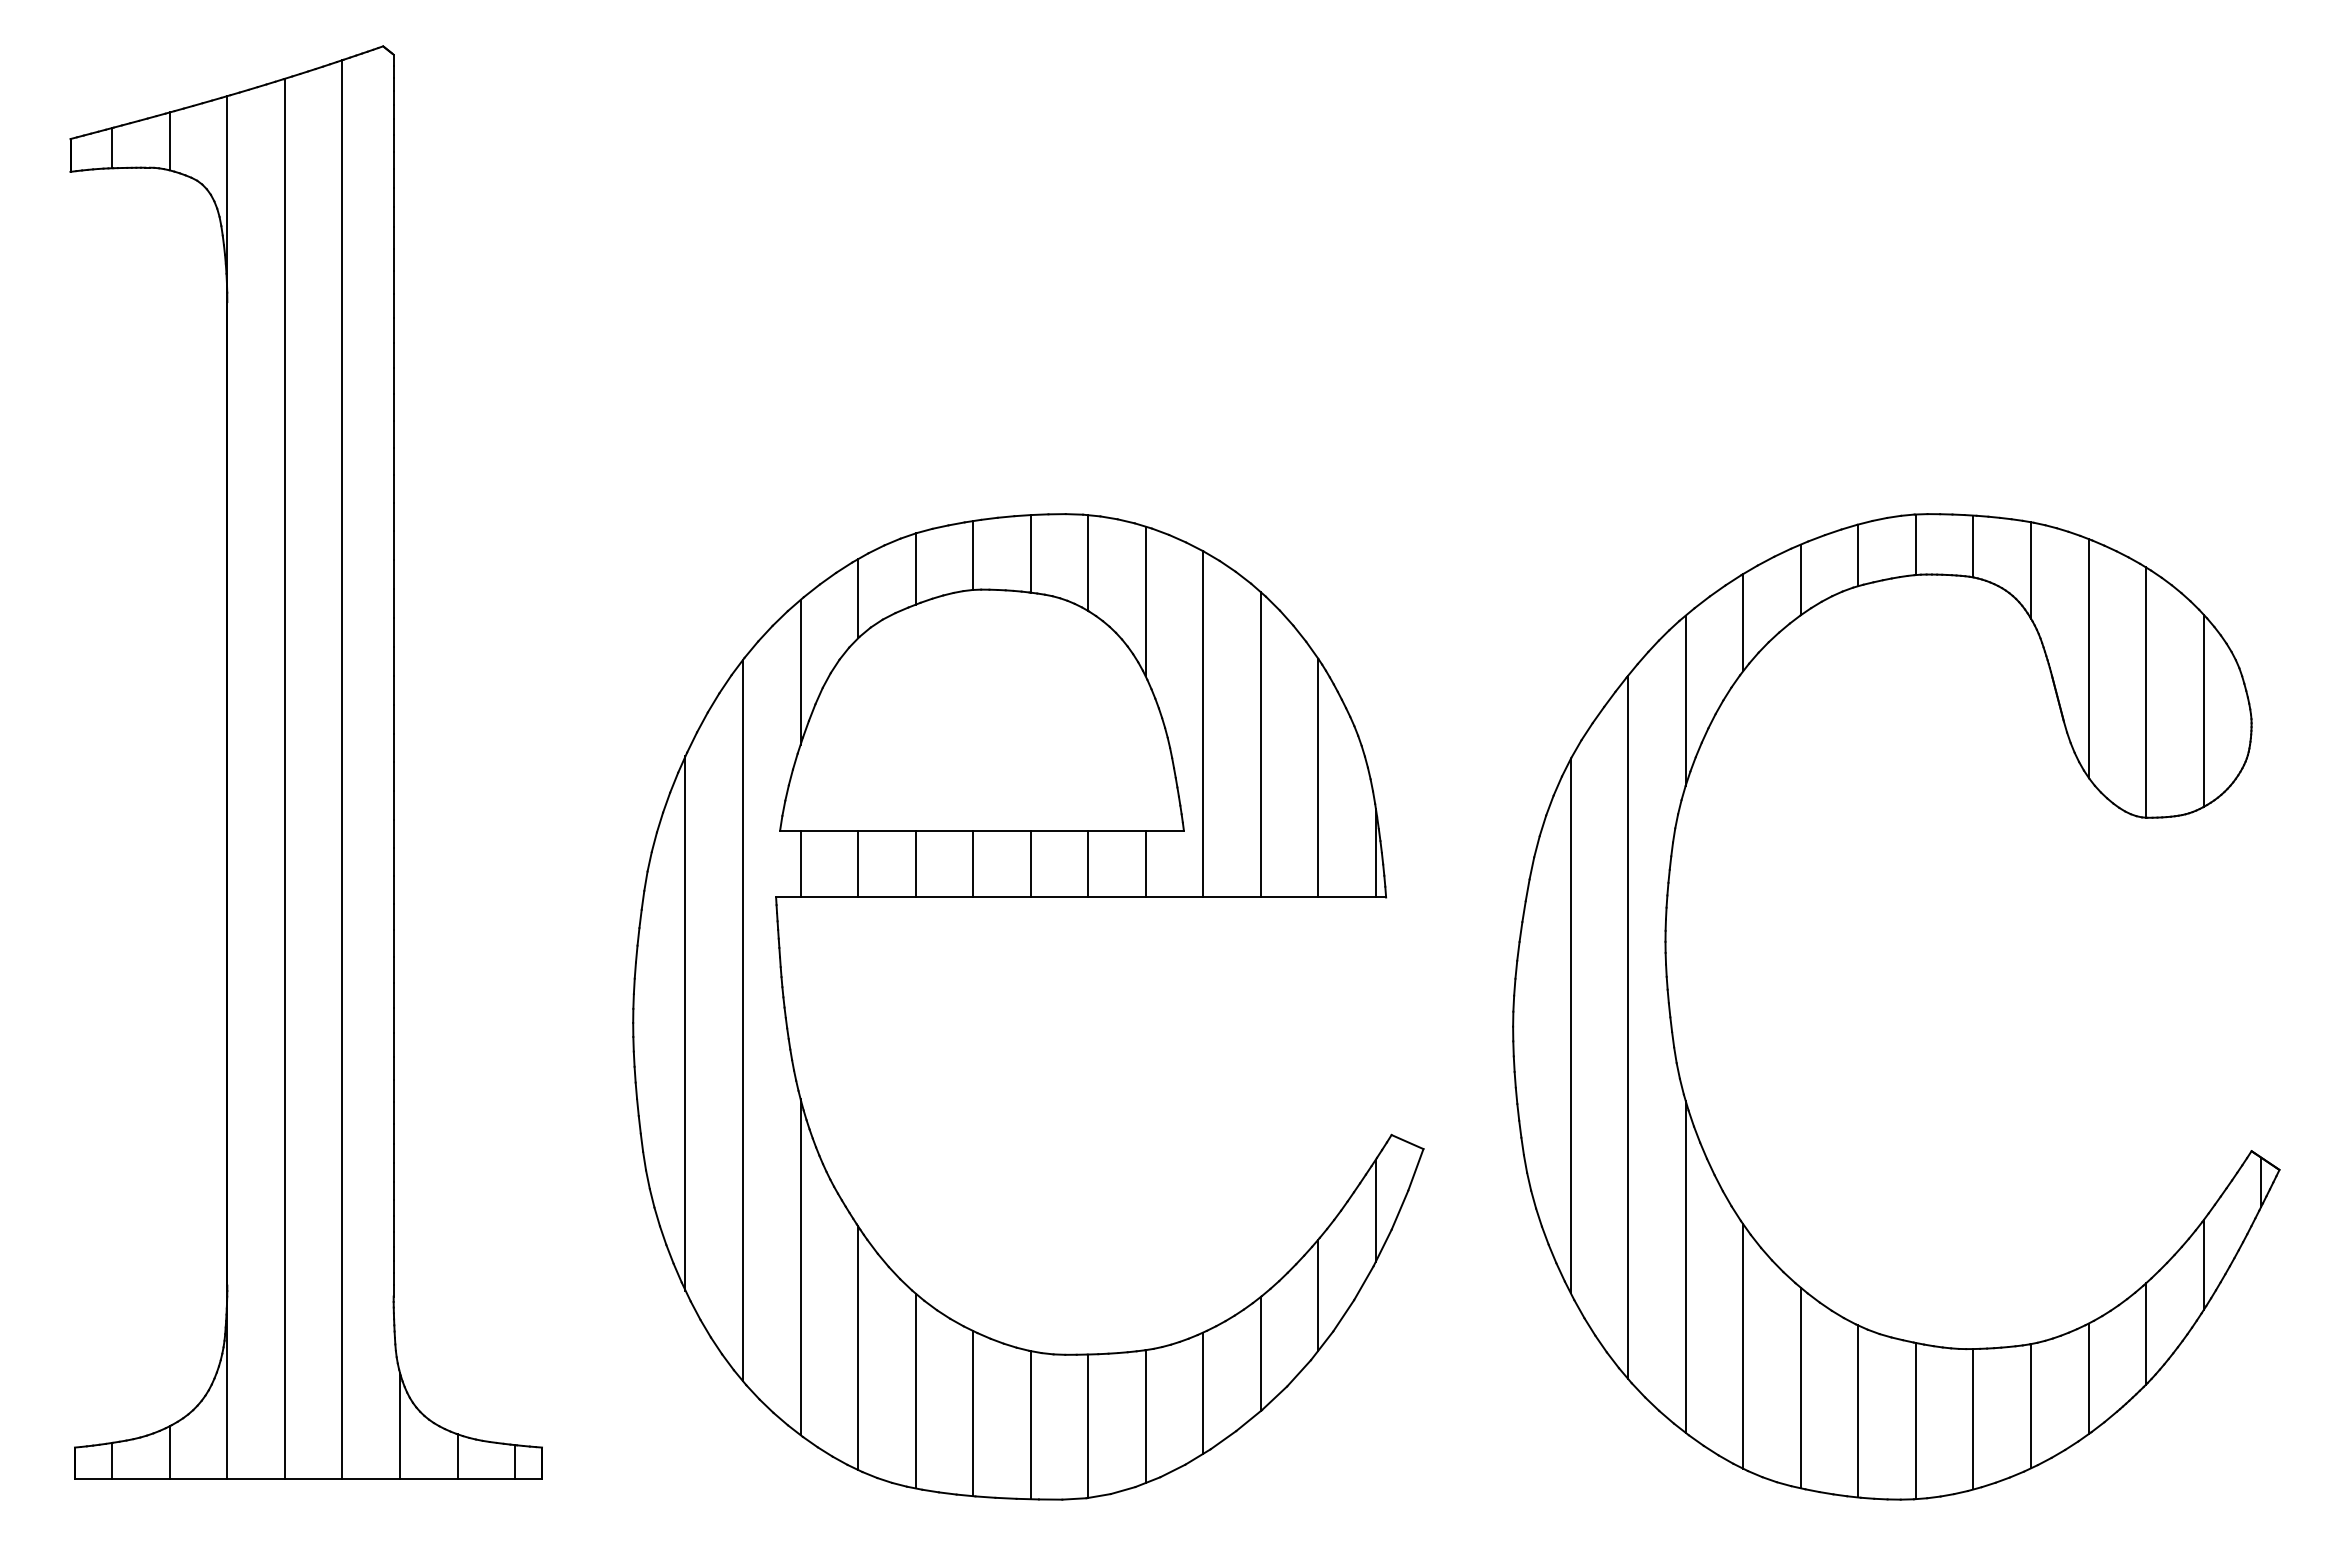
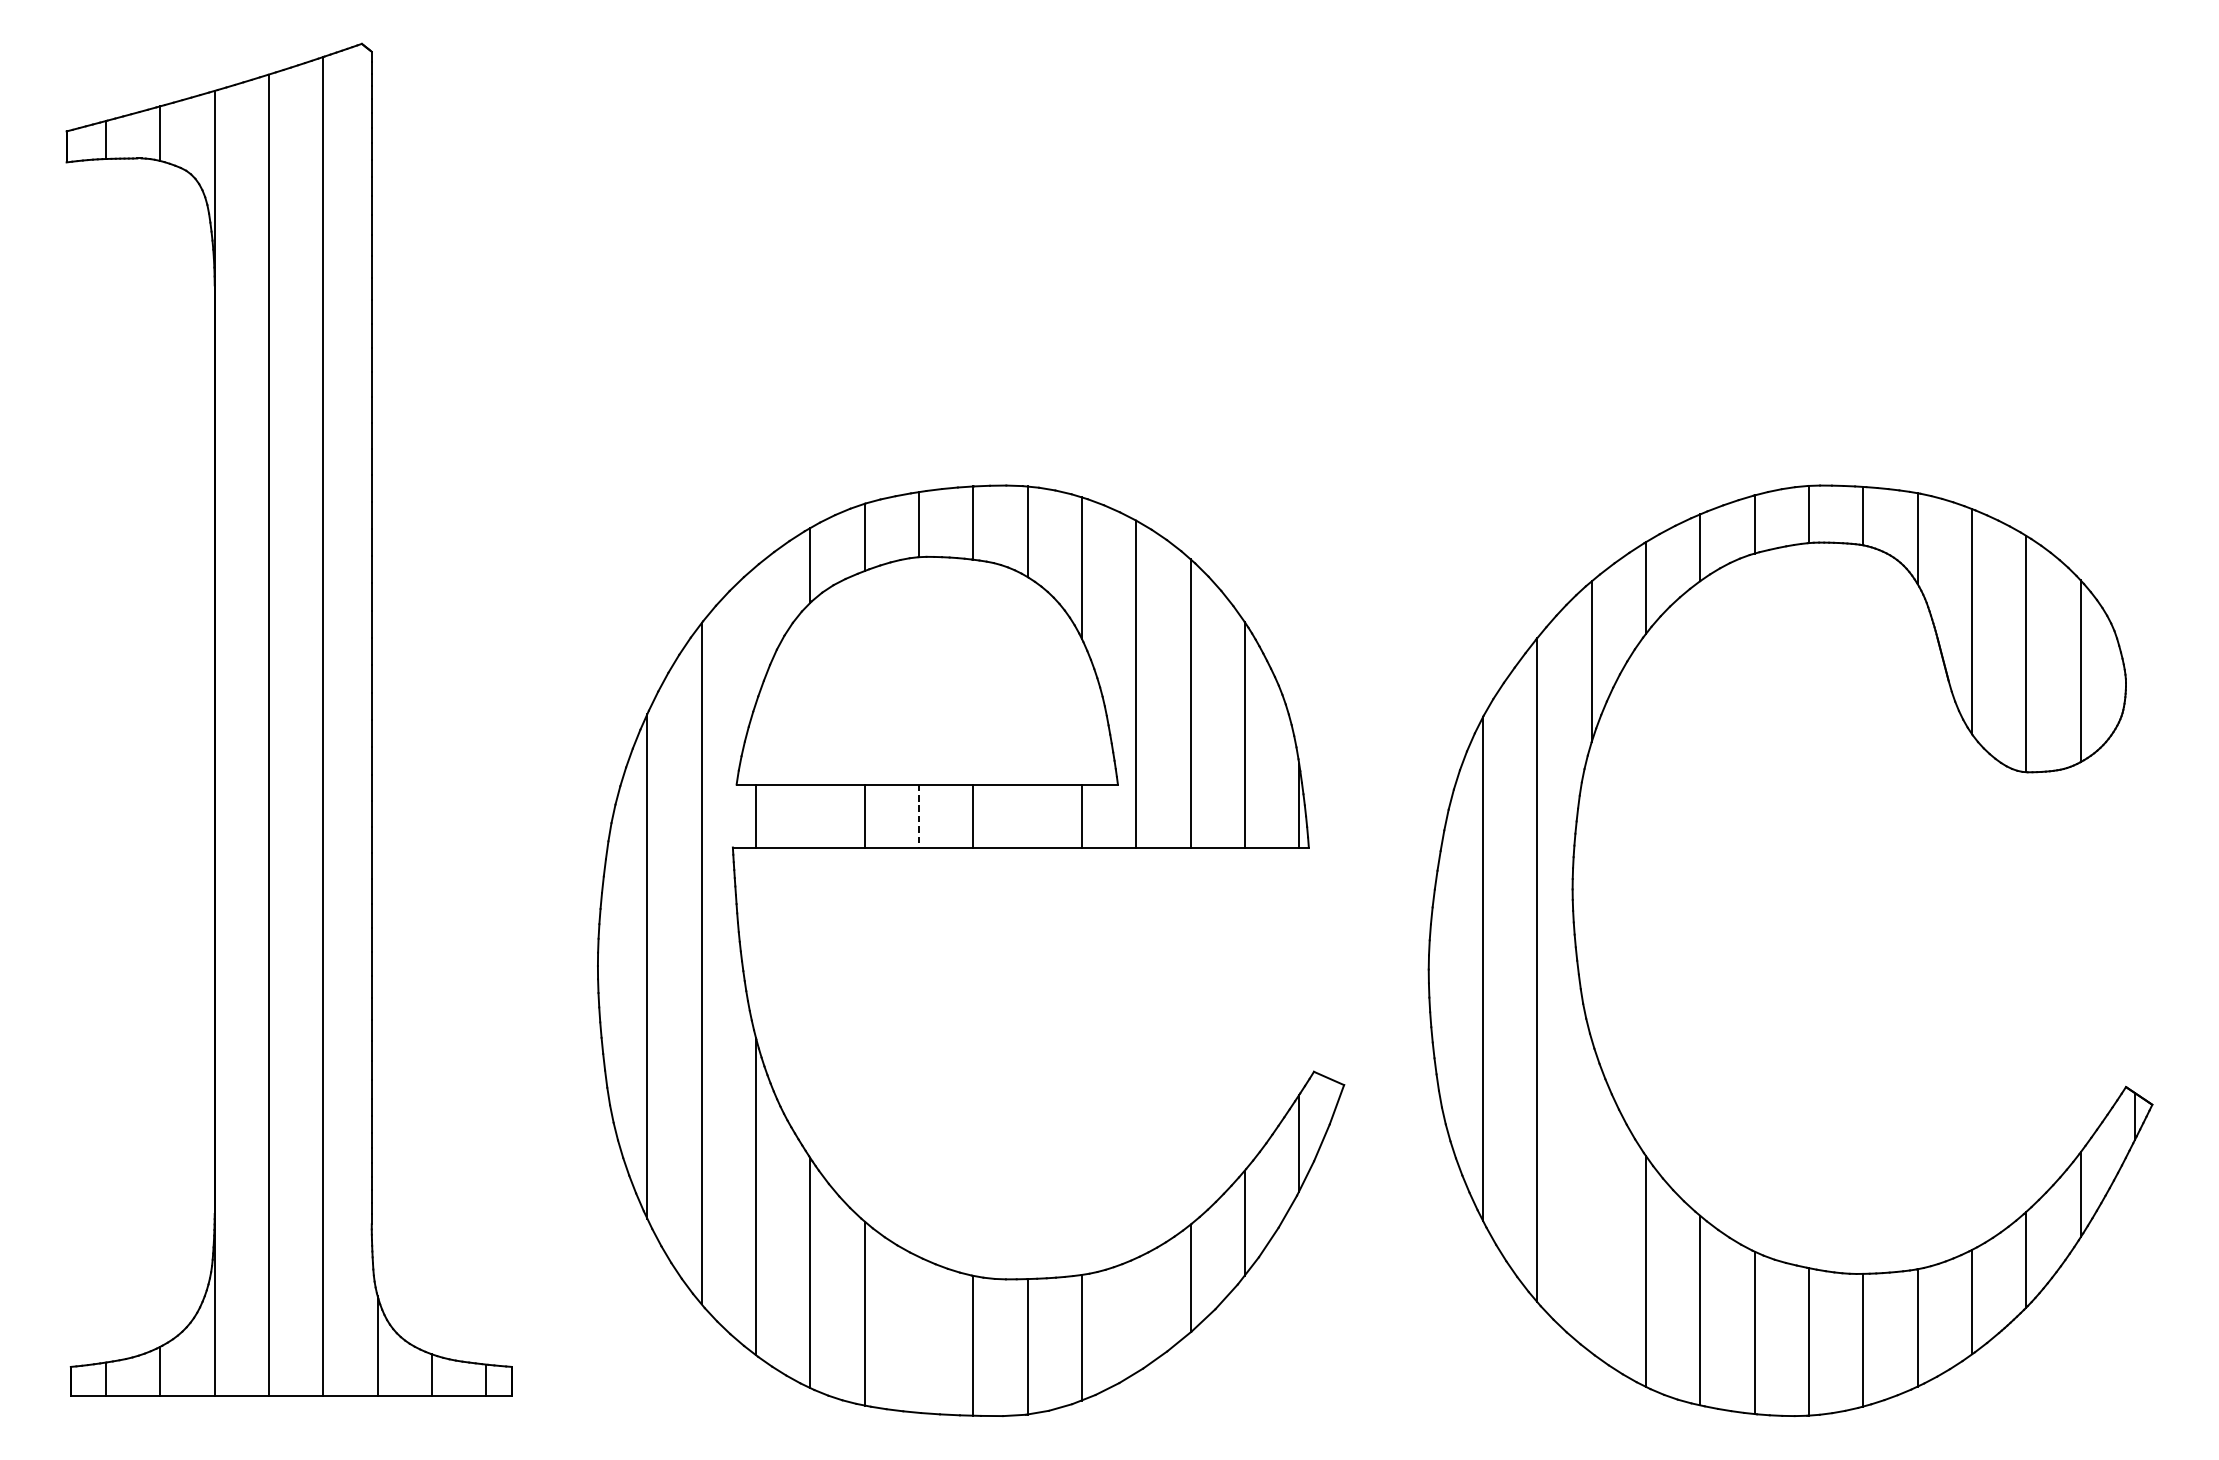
line: (800, 671) -> (755, 634), removed
line: (858, 863) -> (810, 815), removed
line: (1088, 863) -> (1027, 815), removed
line: (973, 864) -> (919, 816), solid -> dashed
line: (1685, 1266) -> (1591, 1195), removed
line: (1203, 1393) -> (1136, 1315), removed
line: (973, 1413) -> (919, 1334), removed

